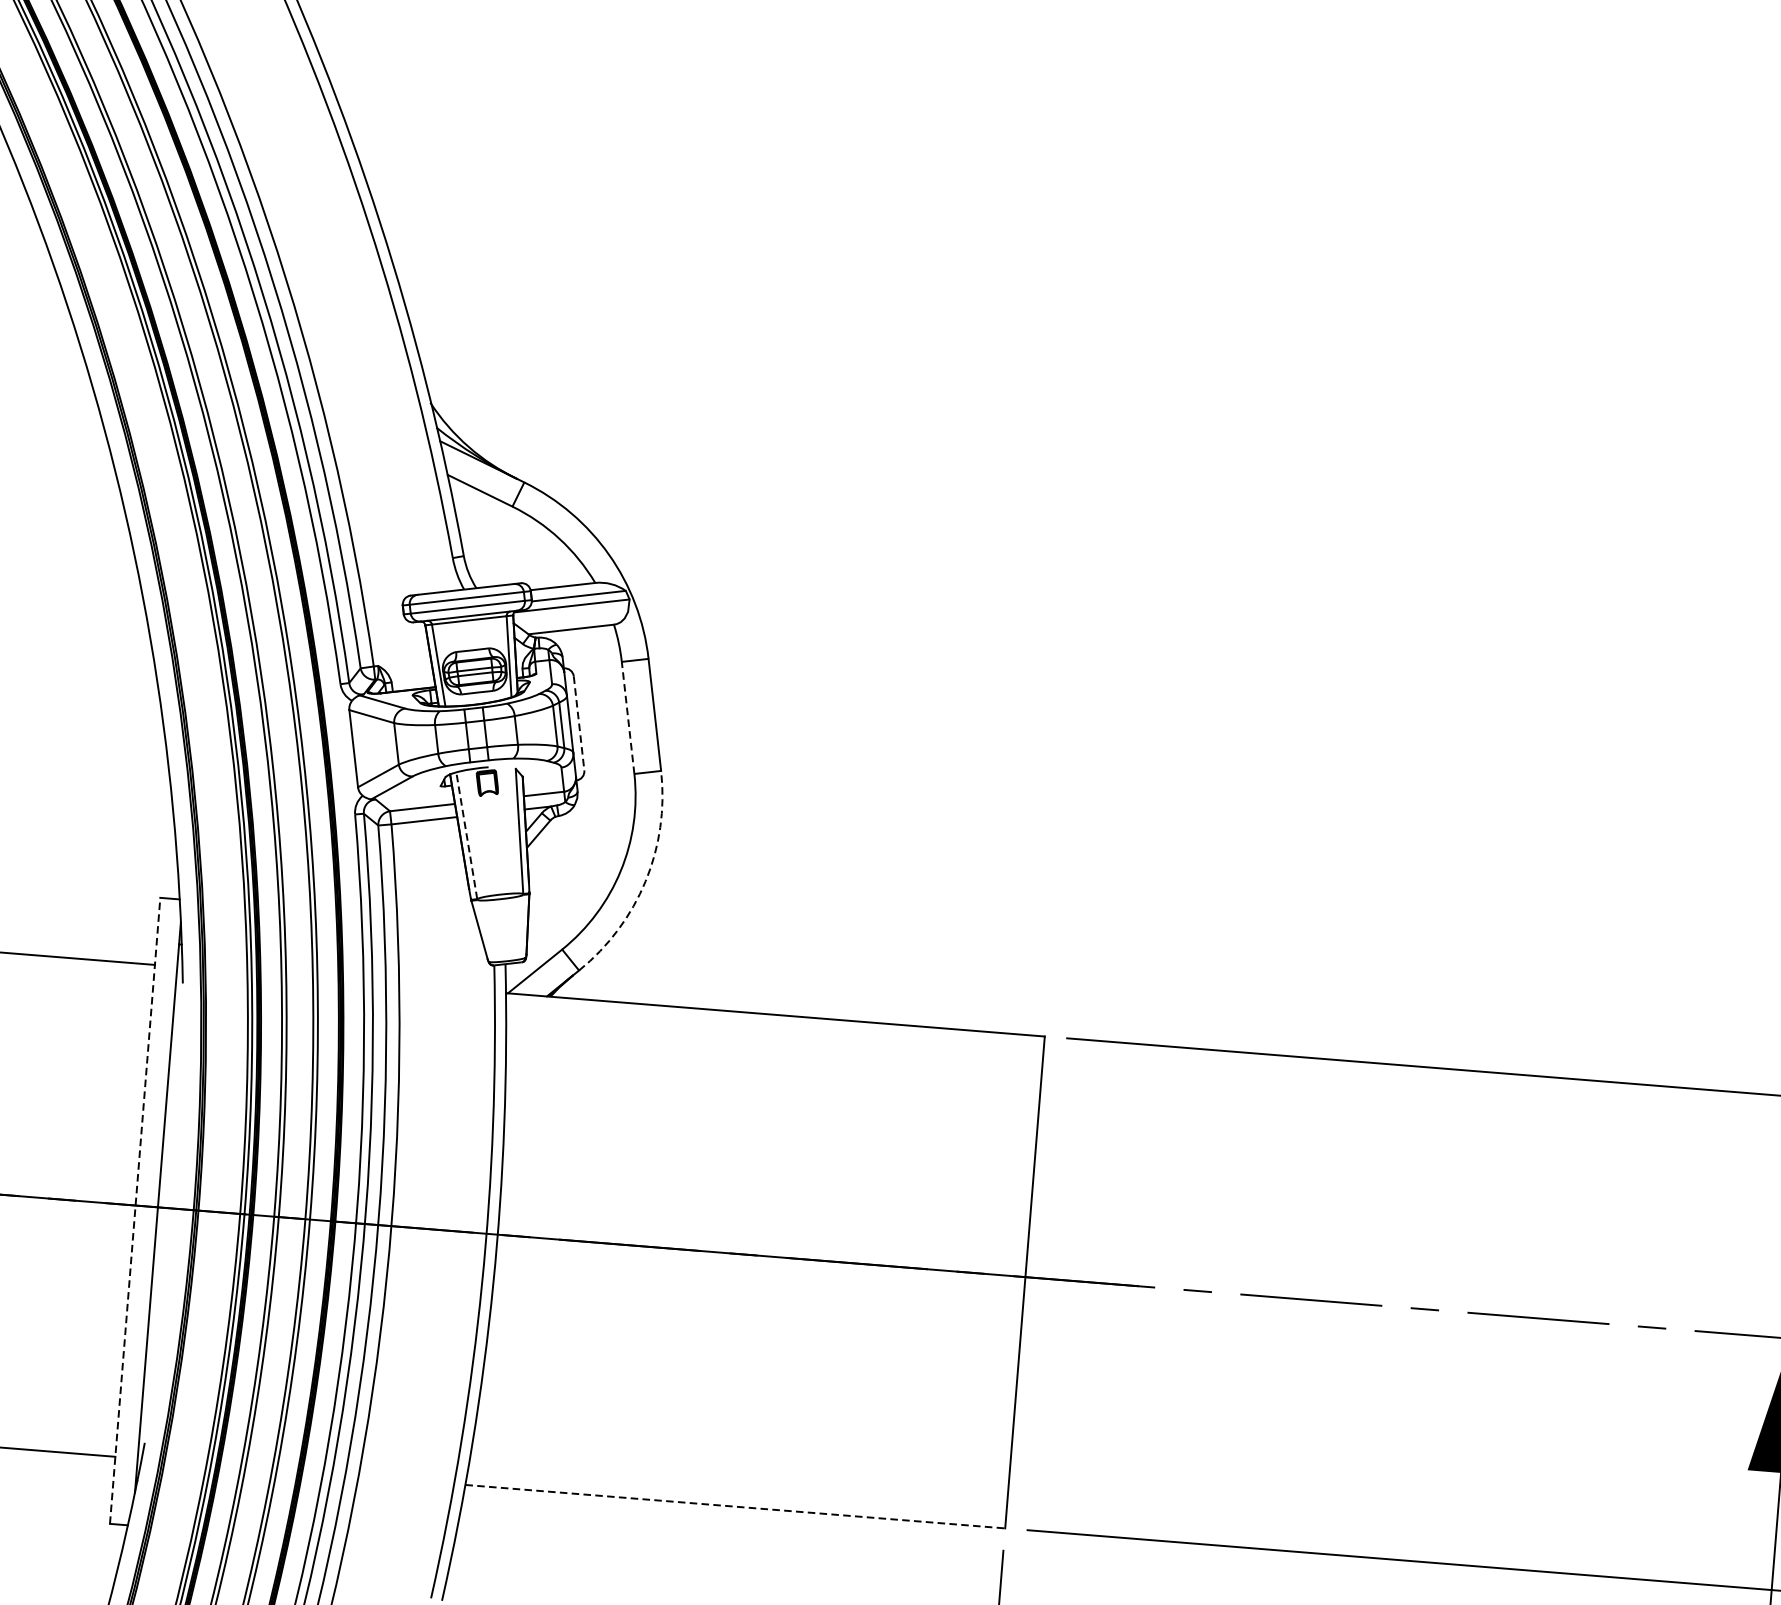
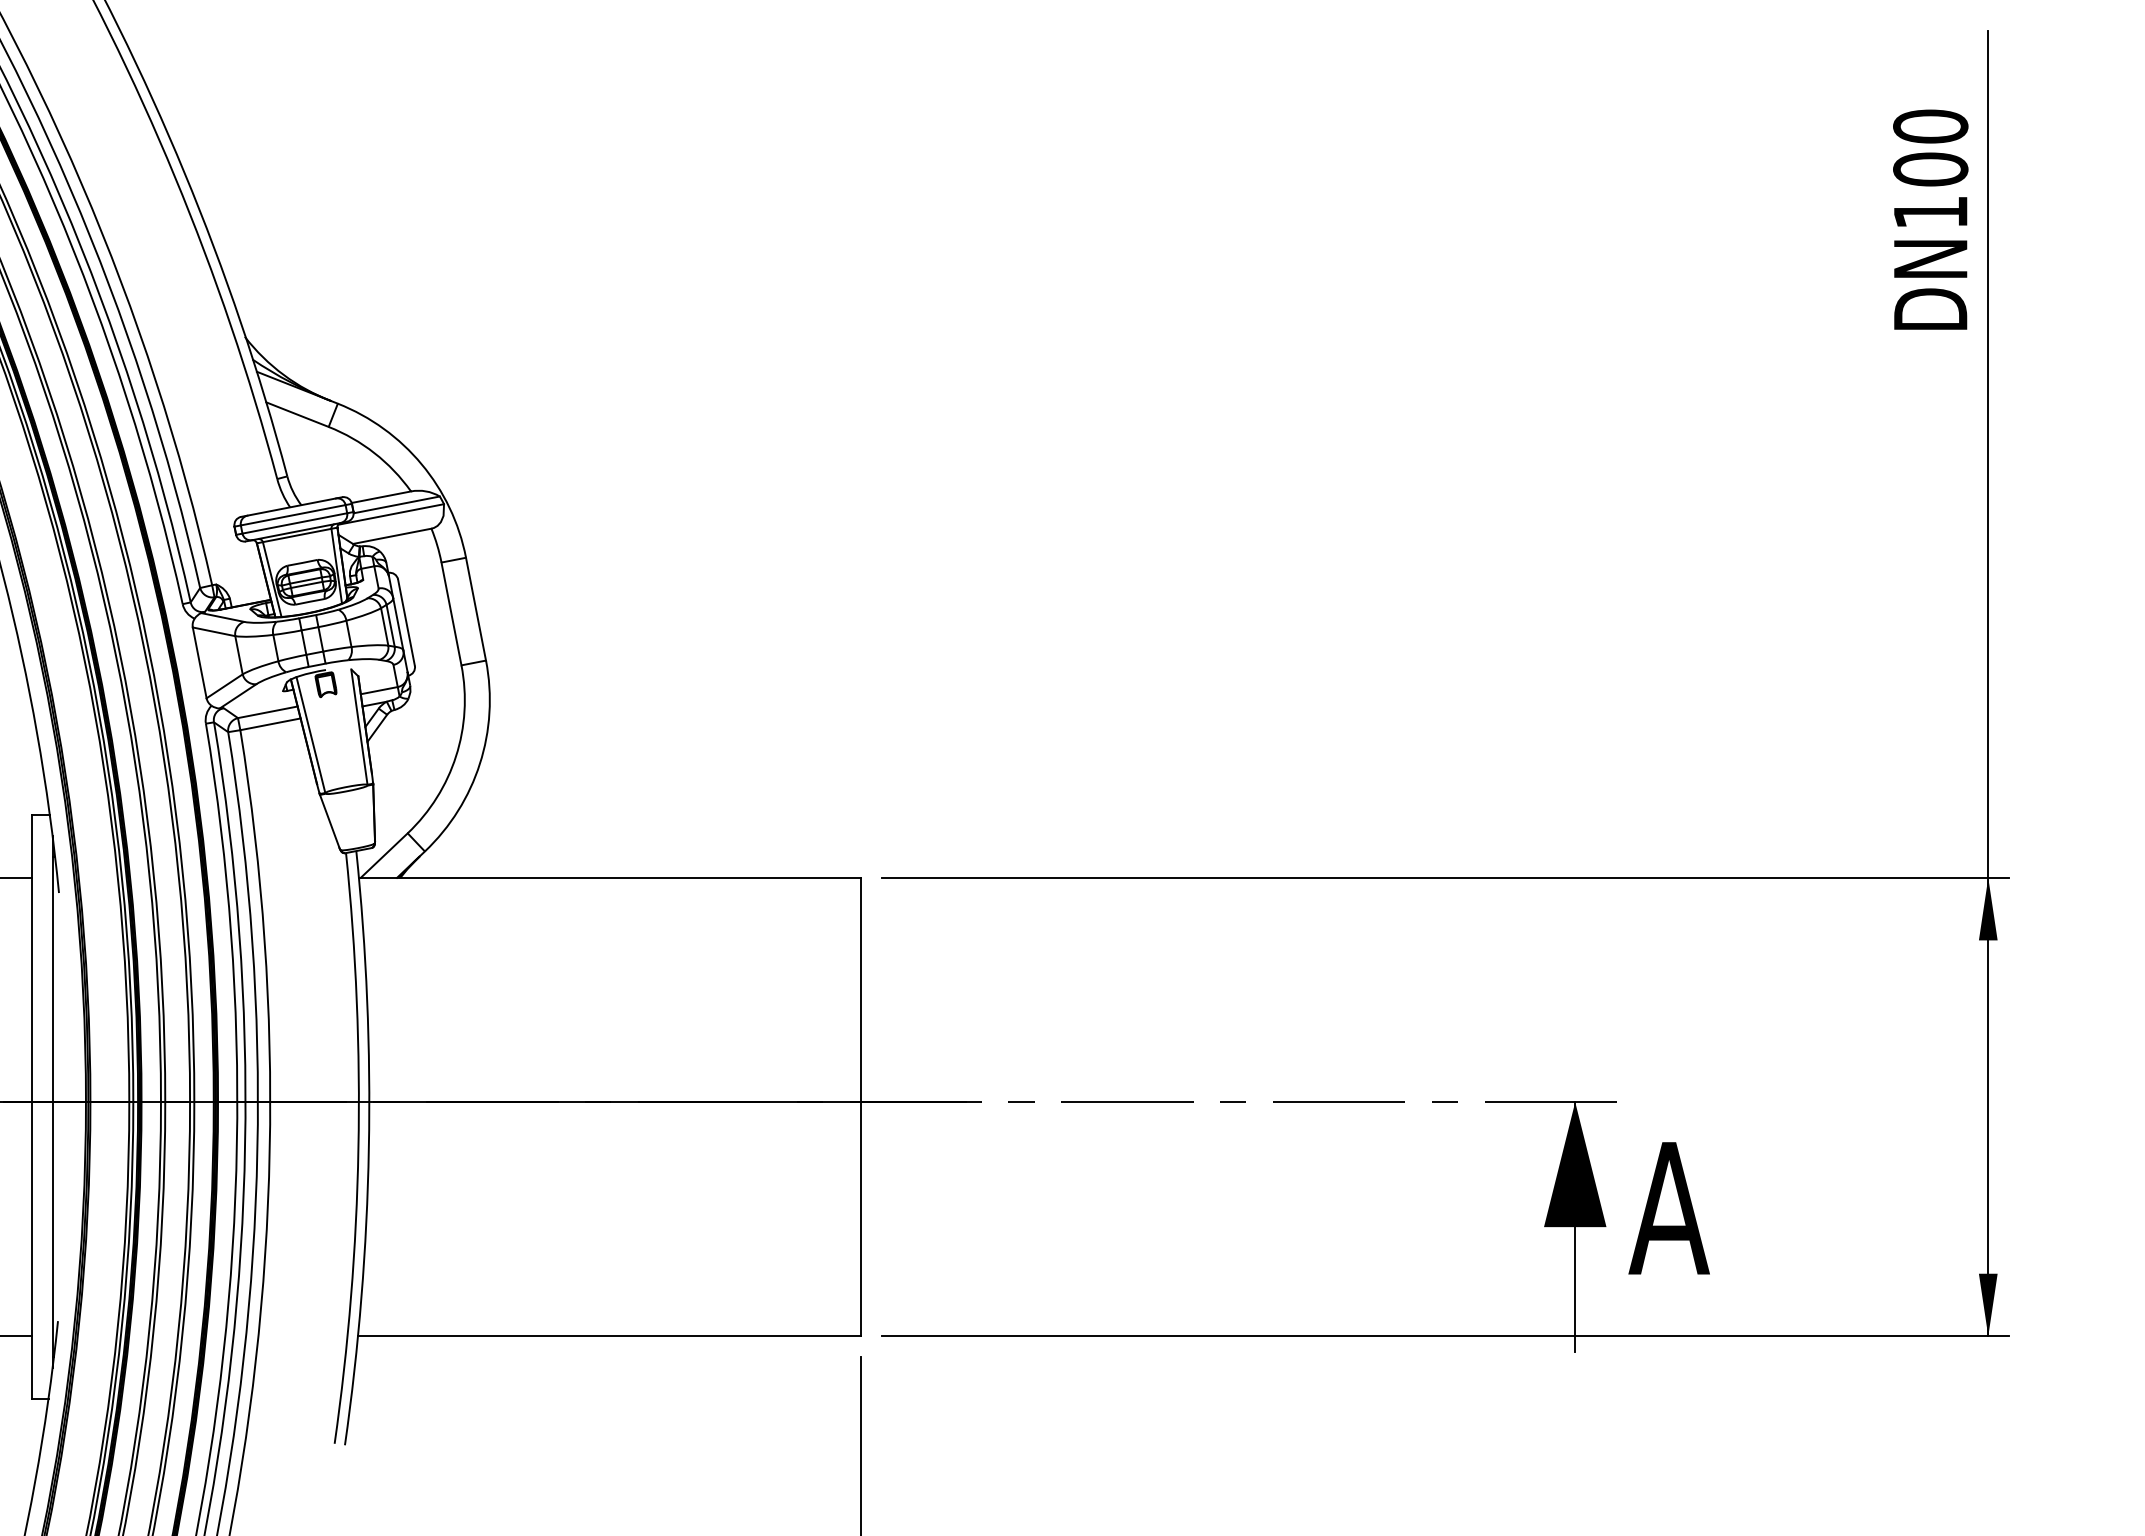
line: (628, 717) -> (451, 613), dashed -> solid
line: (579, 723) -> (406, 622), dashed -> solid
line: (466, 836) -> (310, 735), dashed -> solid
arc: (645, 880) -> (479, 763), dashed -> solid
line: (134, 1211) -> (31, 1107), dashed -> solid
line: (736, 1507) -> (610, 1336), dashed -> solid

